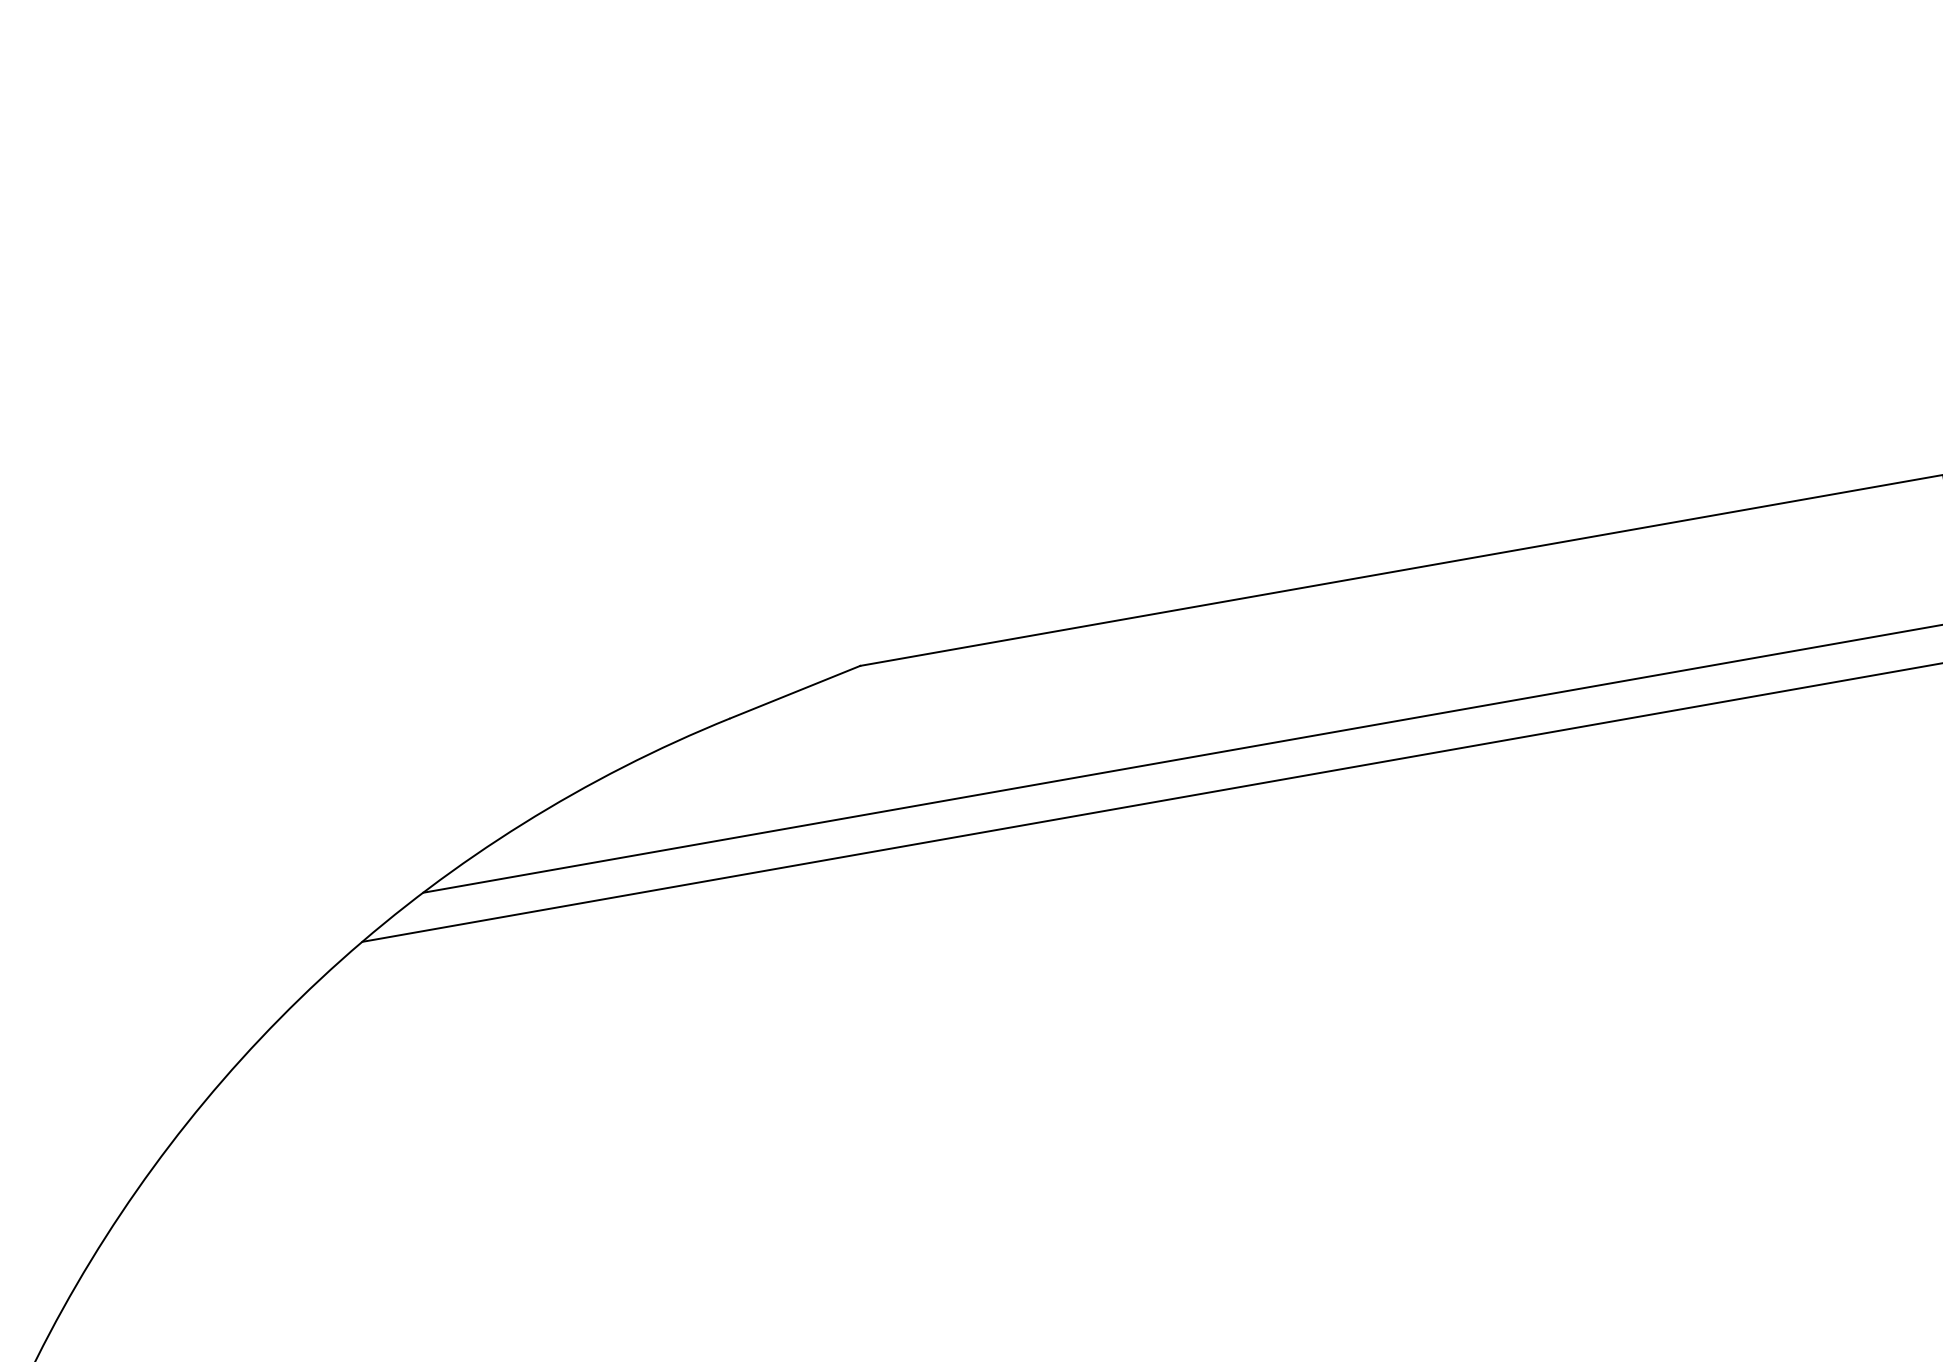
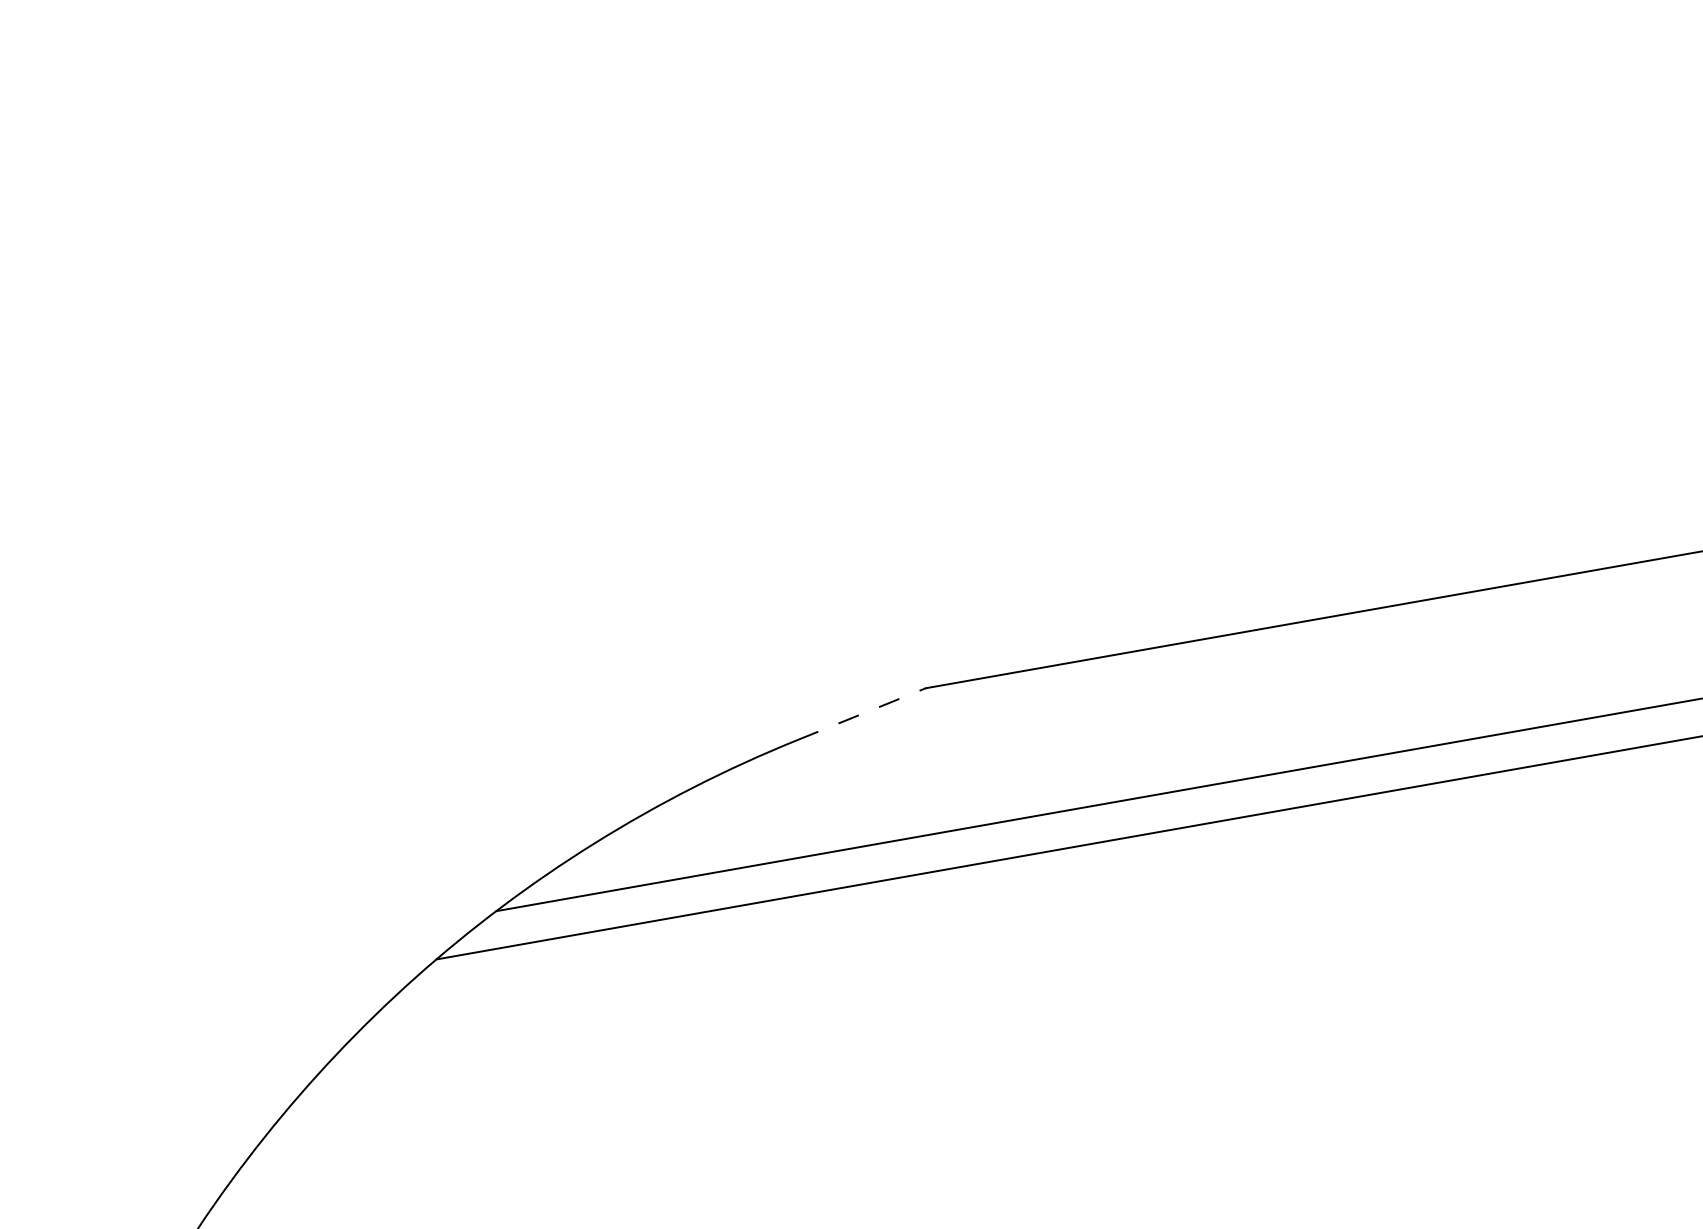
line: (795, 691) -> (862, 713), solid -> dashed

